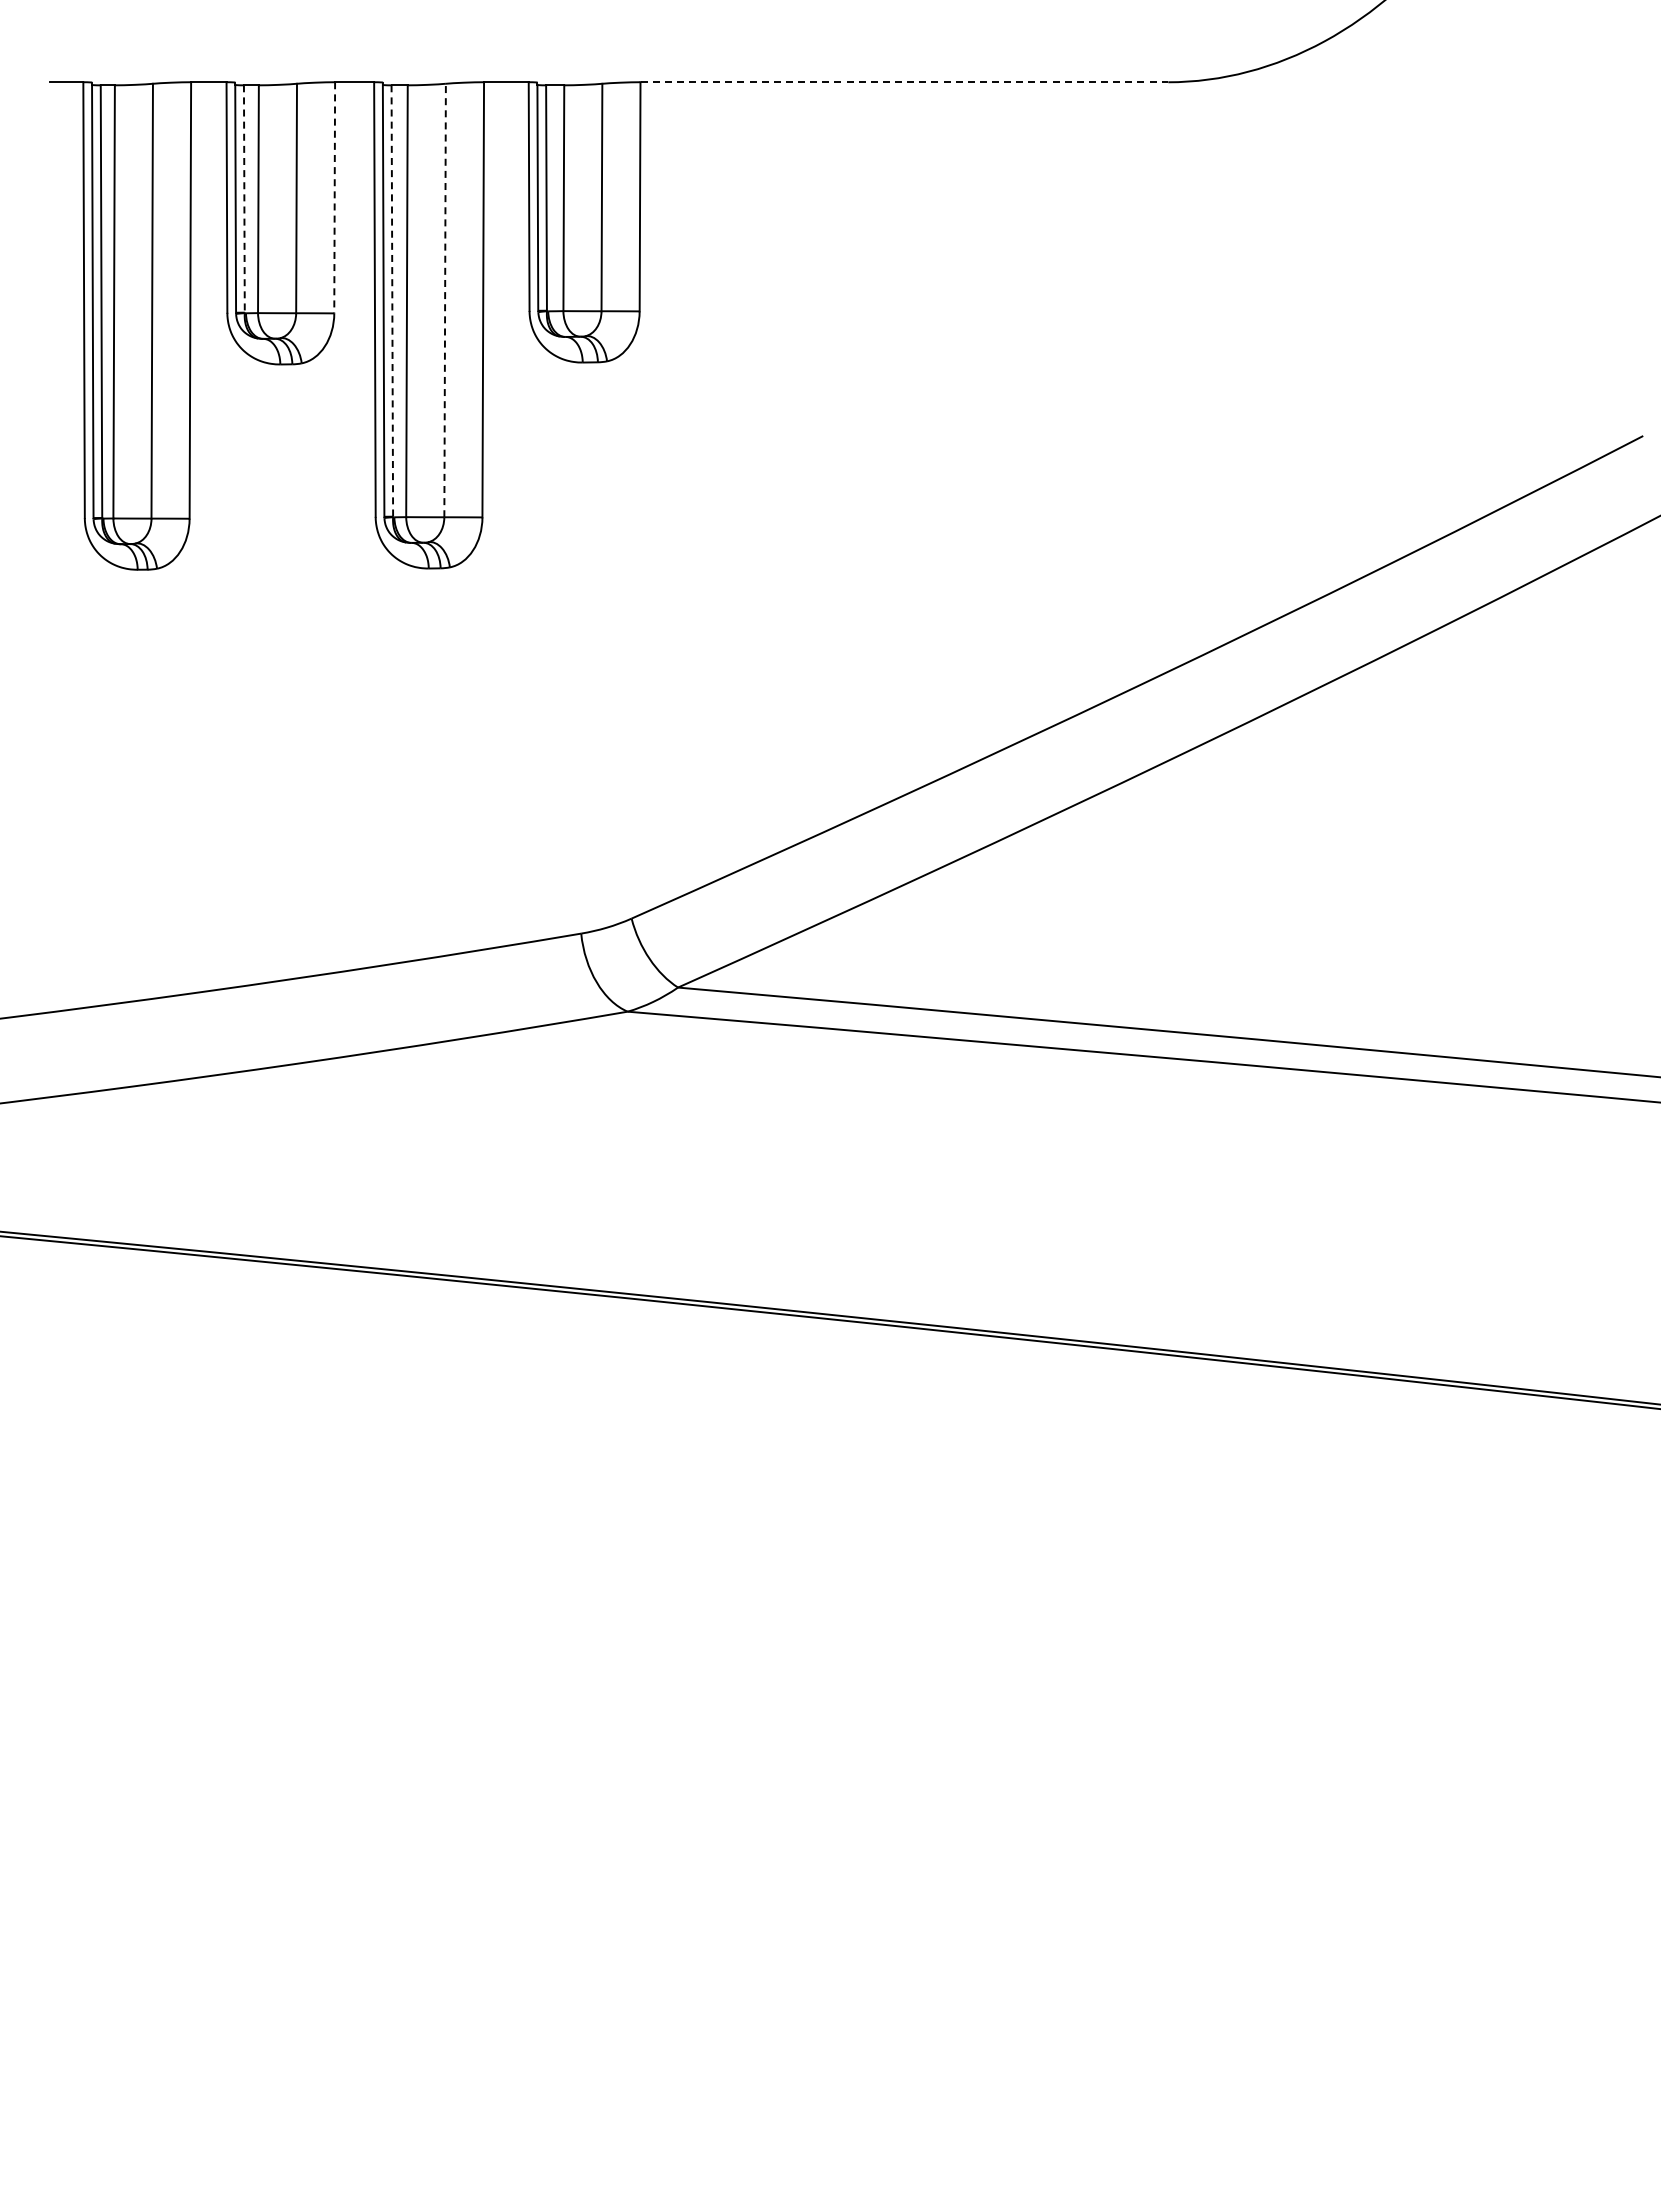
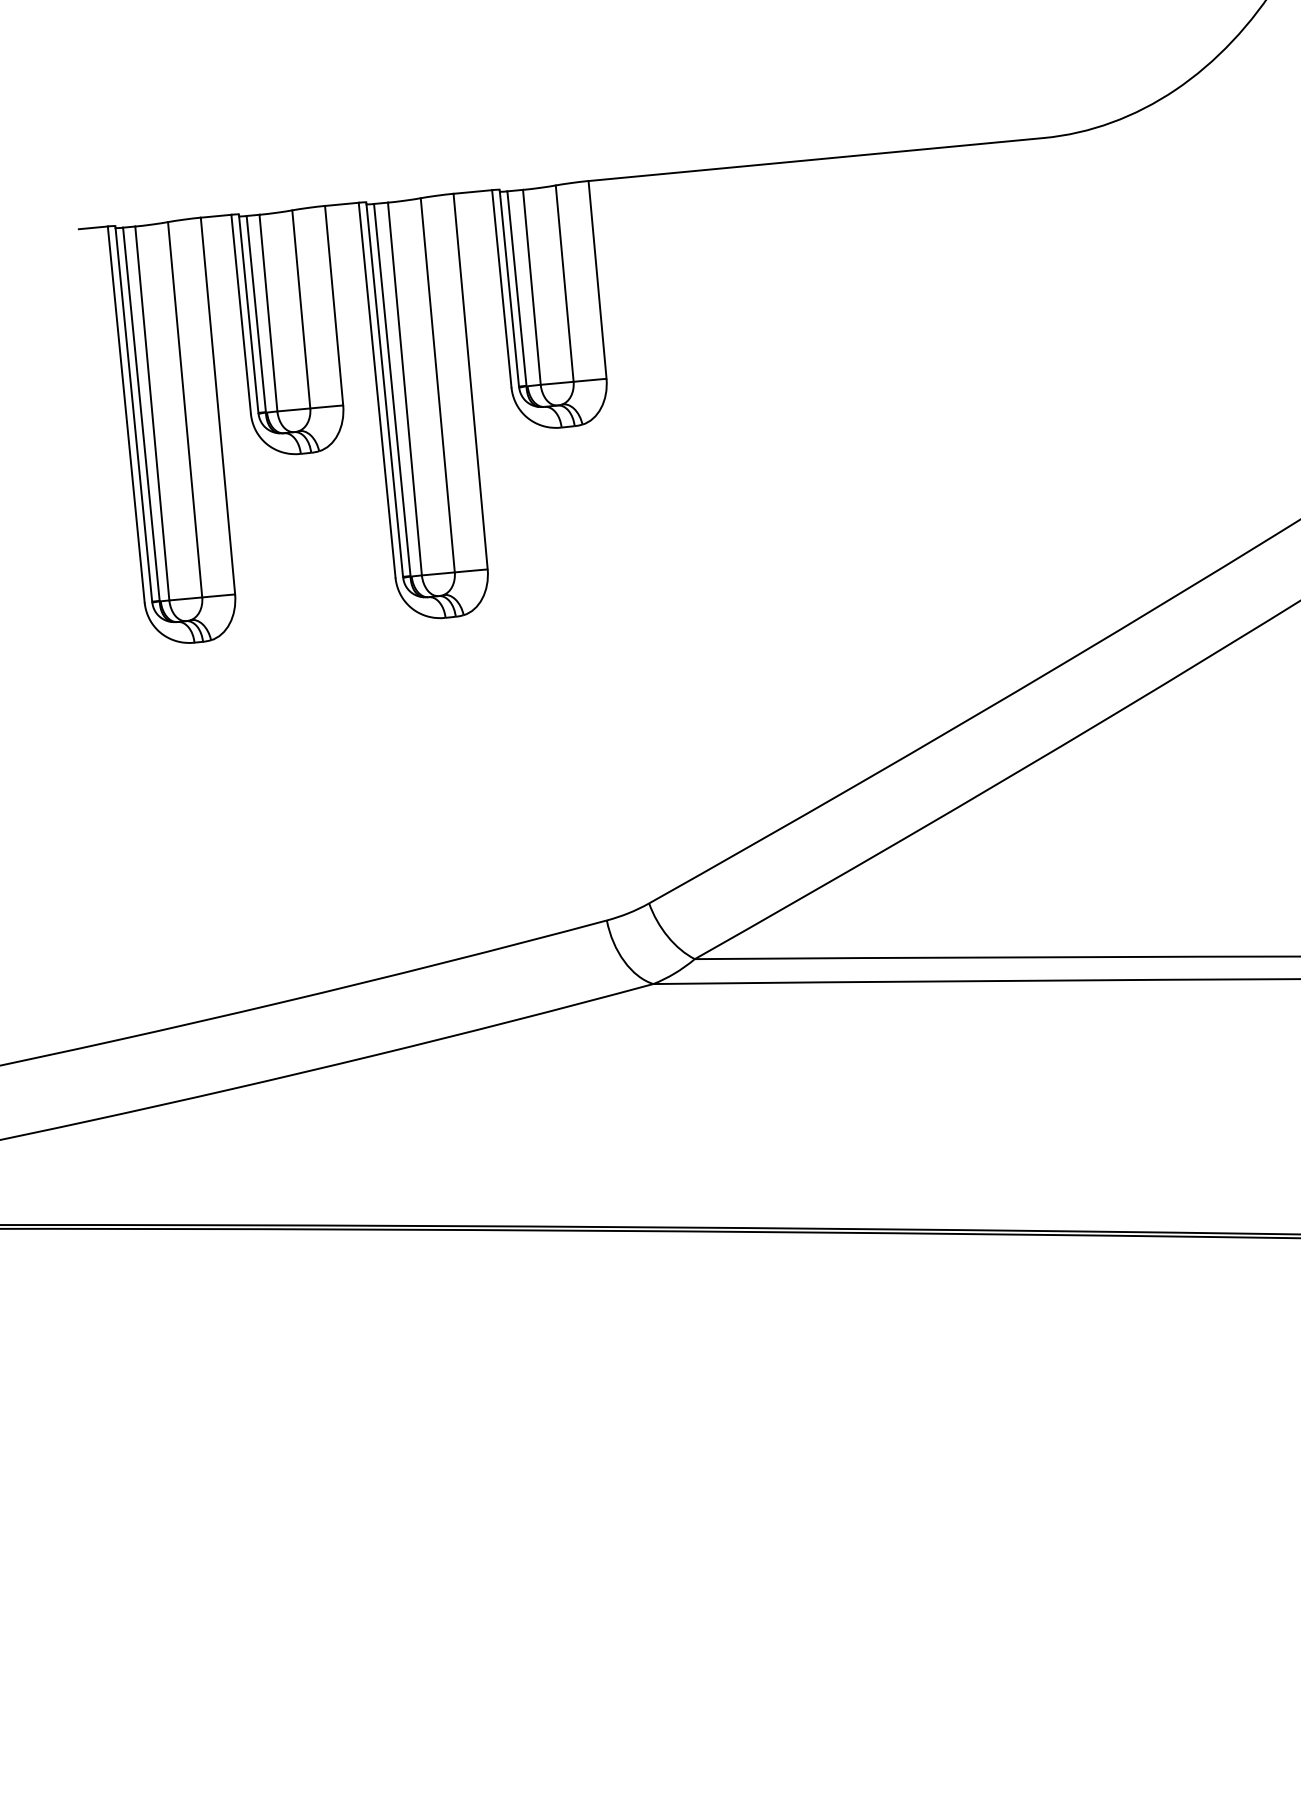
line: (904, 82) -> (816, 159), dashed -> solid
line: (334, 197) -> (333, 305), dashed -> solid
line: (244, 198) -> (256, 313), dashed -> solid
line: (445, 300) -> (438, 385), dashed -> solid
line: (392, 301) -> (392, 390), dashed -> solid

